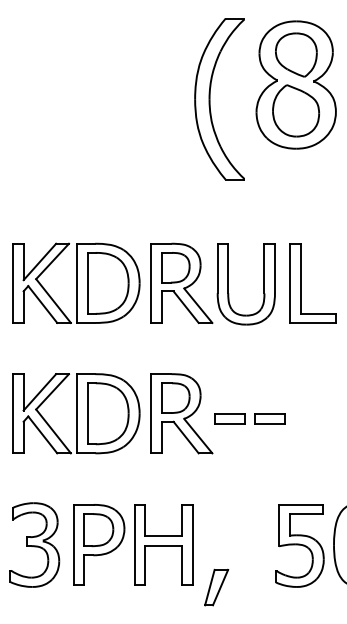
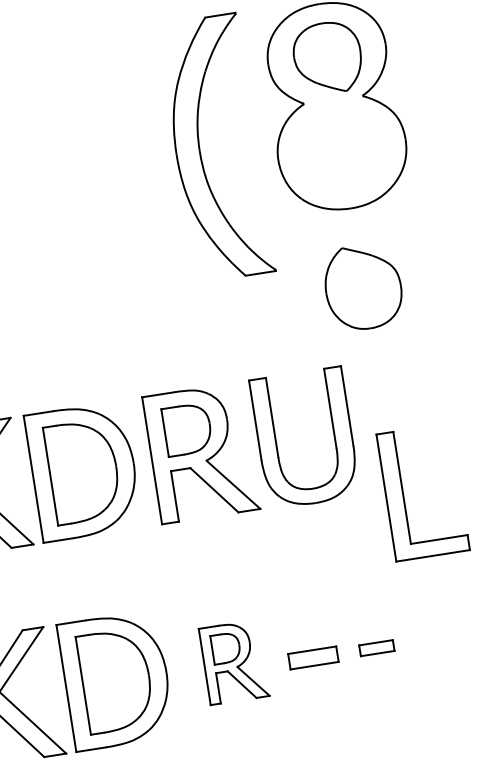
part: (295, 110) -> (362, 286), moved
part: (301, 283) -> (404, 495), moved
part: (181, 413) -> (233, 661), size x0.6
part: (269, 418) -> (376, 647), size x0.7

